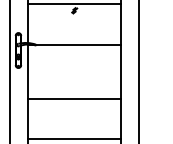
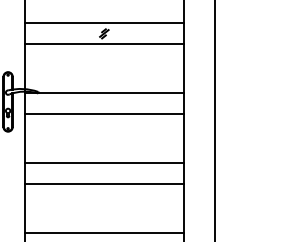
line: (74, 16) -> (104, 43), added
line: (74, 57) -> (104, 113), added
line: (74, 86) -> (104, 163), added
line: (74, 127) -> (104, 233), added

